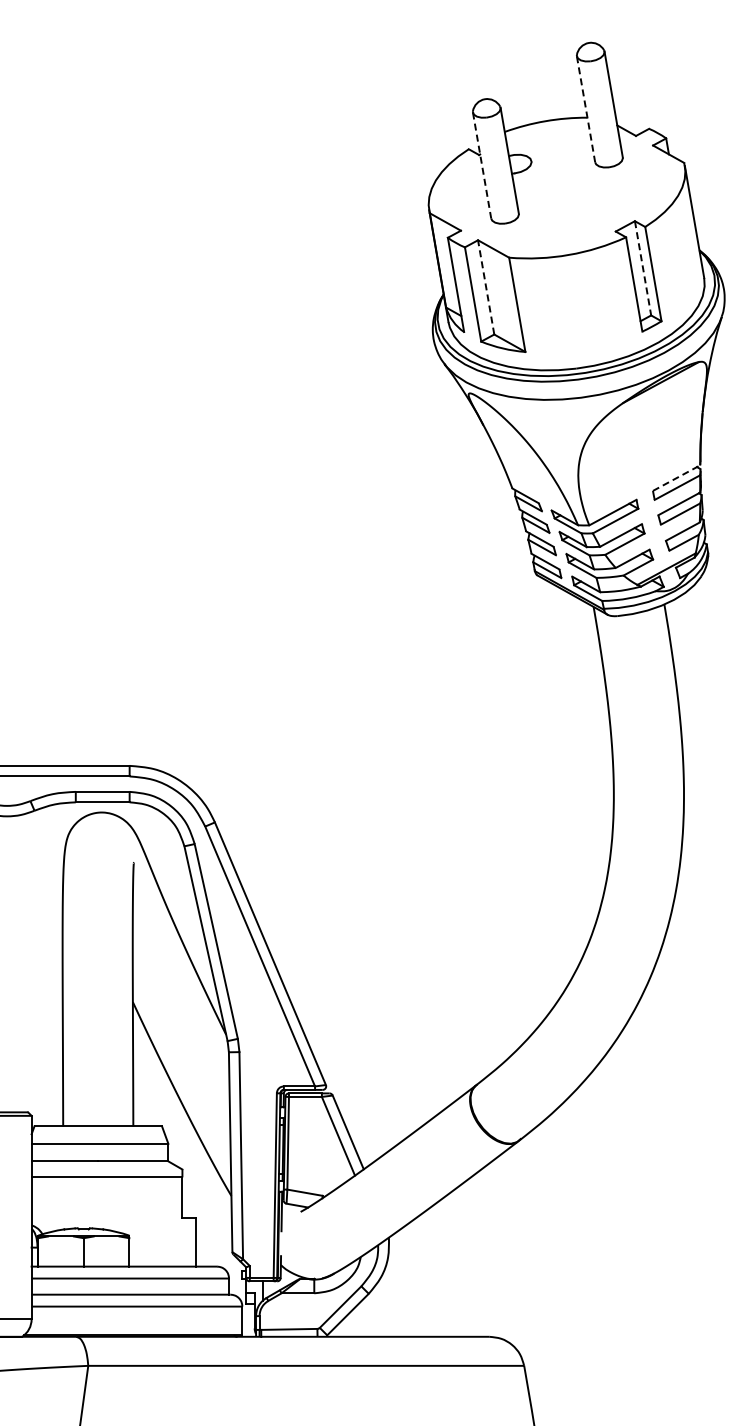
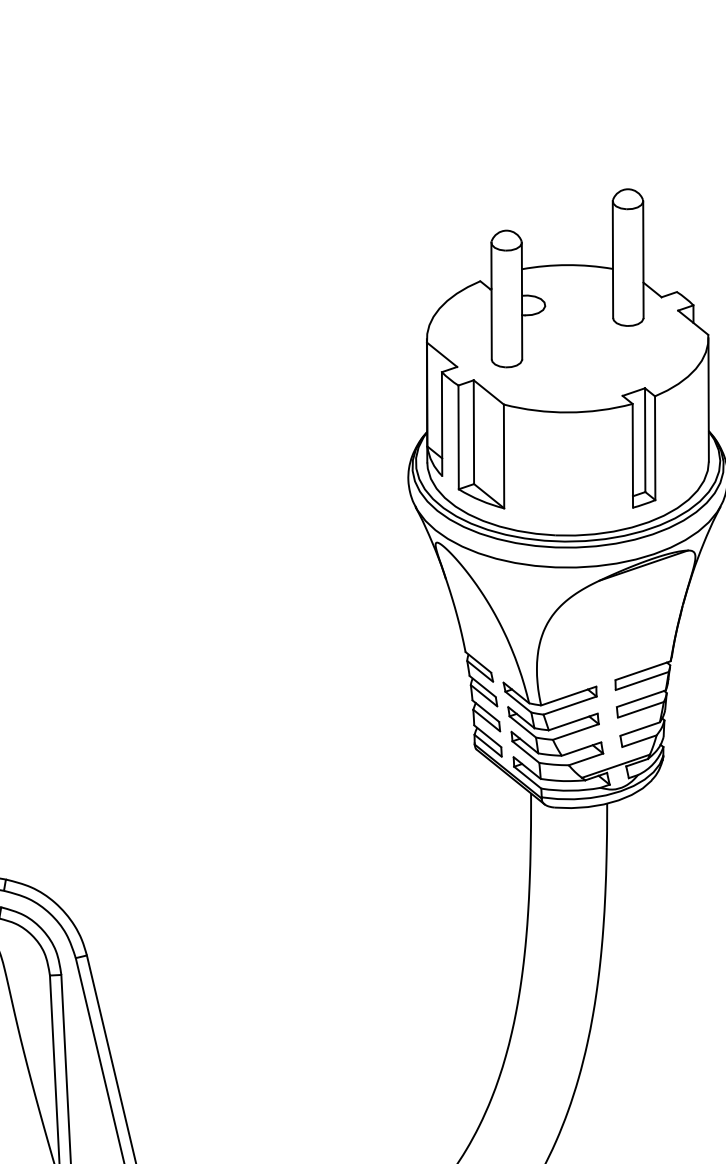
line: (586, 109) -> (613, 260), dashed -> solid
line: (482, 165) -> (492, 301), dashed -> solid
line: (643, 268) -> (645, 440), dashed -> solid
line: (486, 287) -> (474, 432), dashed -> solid
line: (676, 478) -> (642, 671), dashed -> solid

